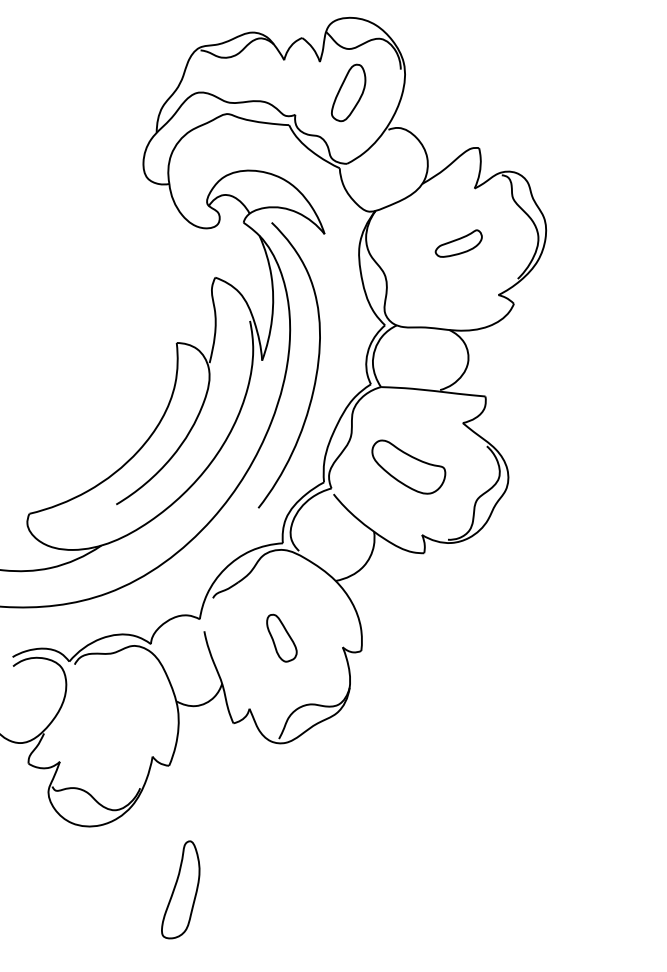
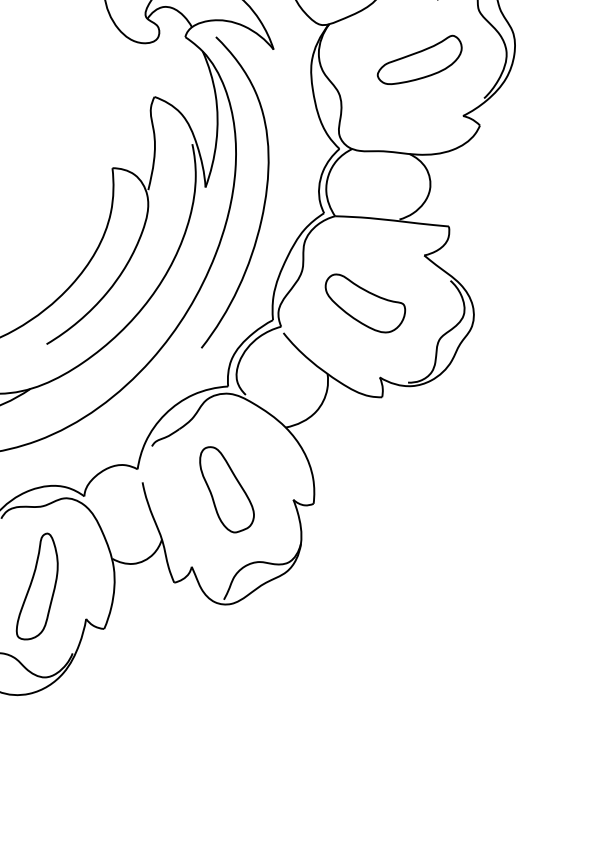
part: (458, 243) -> (419, 59), size x1.67
part: (281, 638) -> (226, 490), size x1.67
part: (180, 889) -> (37, 586), moved

